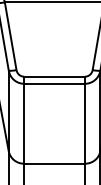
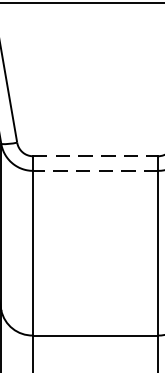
line: (55, 76) -> (97, 155), solid -> dashed
line: (54, 83) -> (95, 170), solid -> dashed

